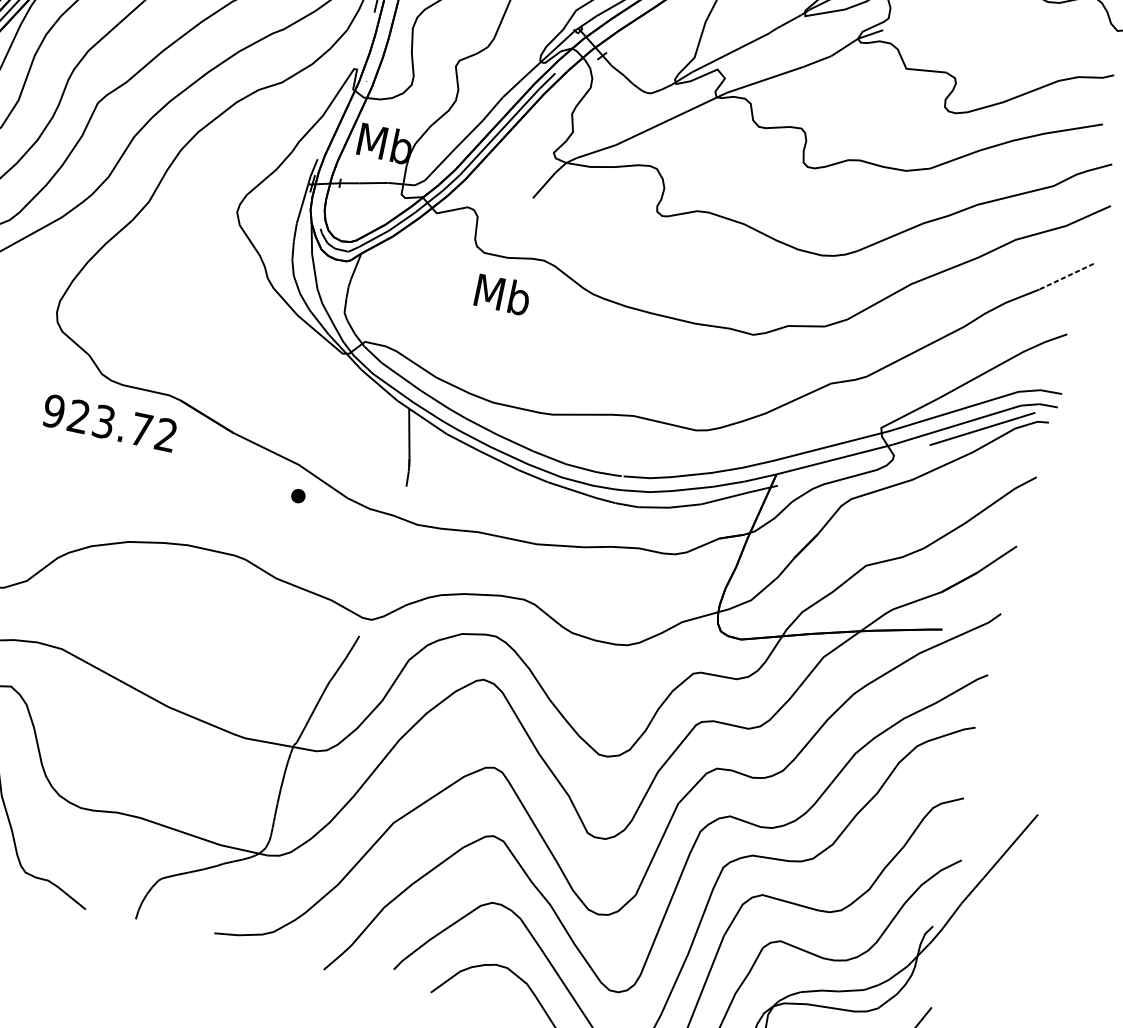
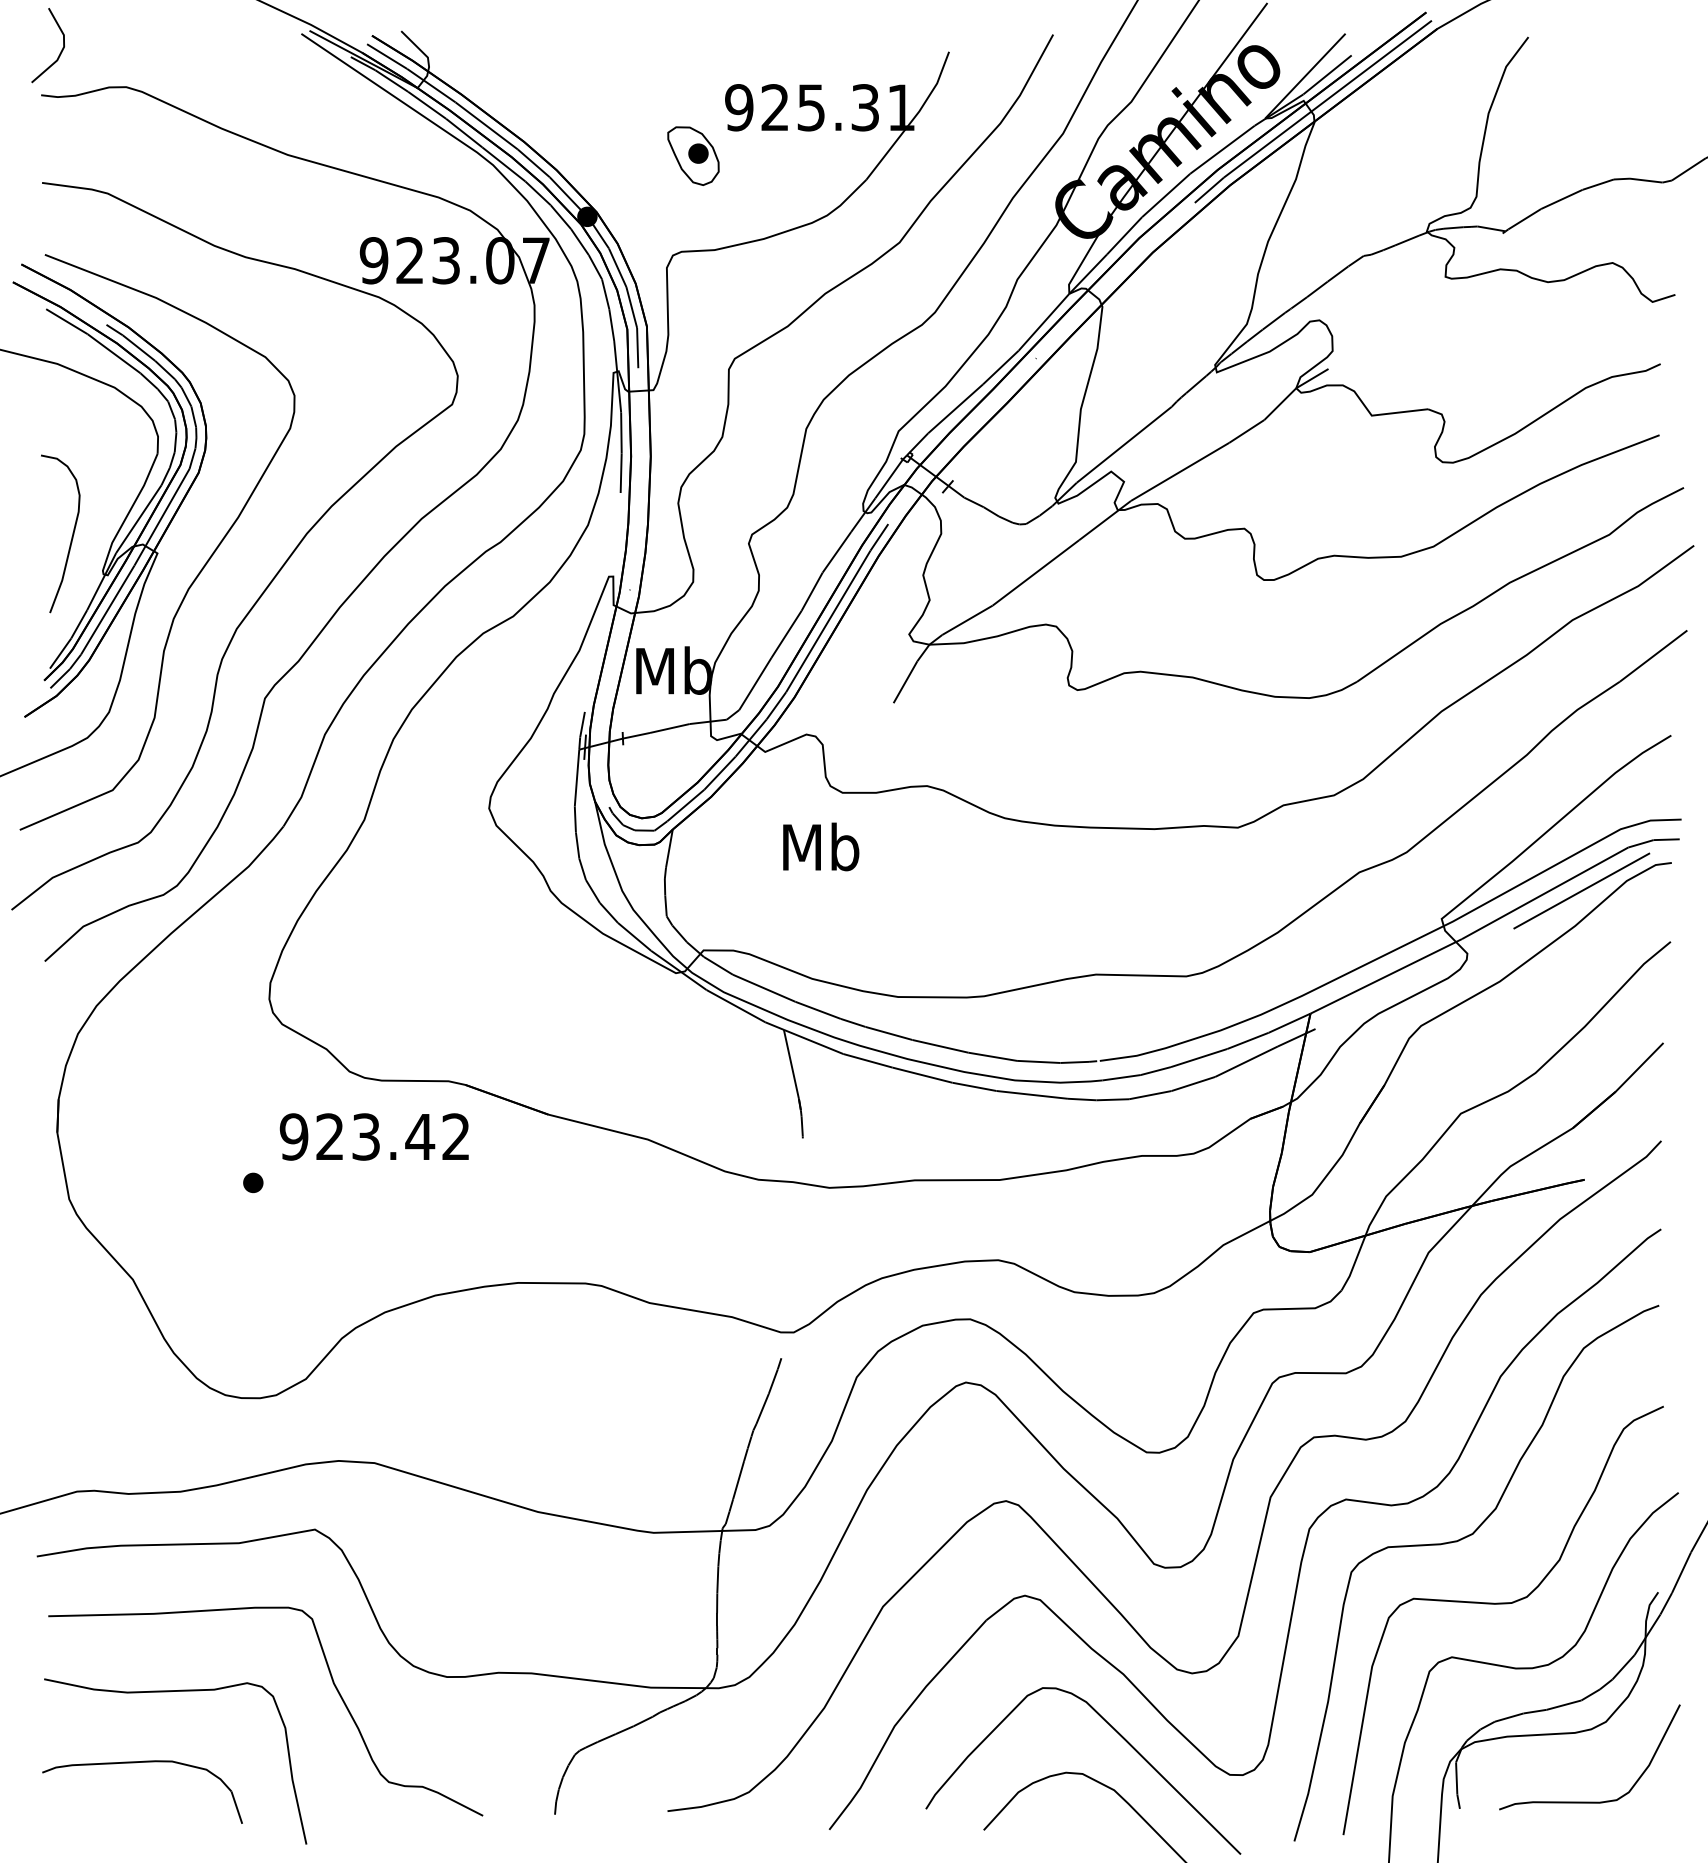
line: (1066, 276) -> (1653, 656), dashed -> solid
text: (503, 294) -> (821, 846), moved
text: (141, 429) -> (420, 1136), 923.72 -> 923.42
part: (298, 495) -> (253, 1182), moved

